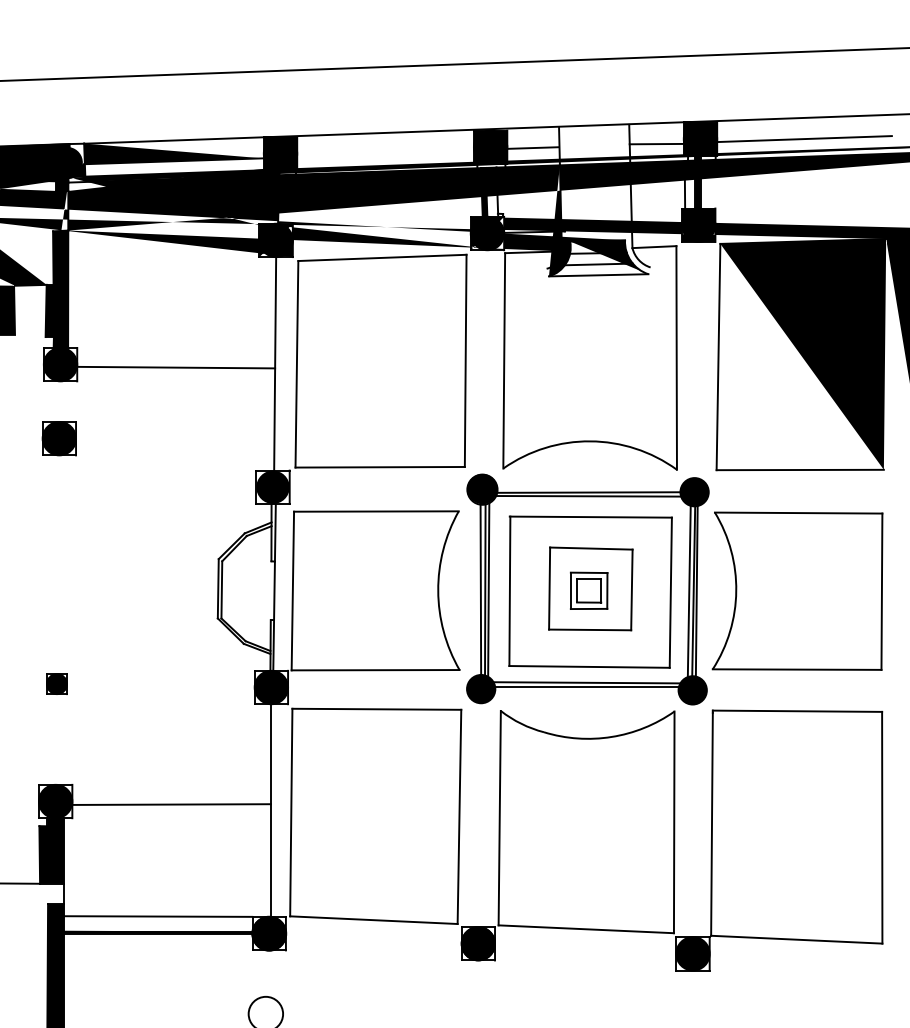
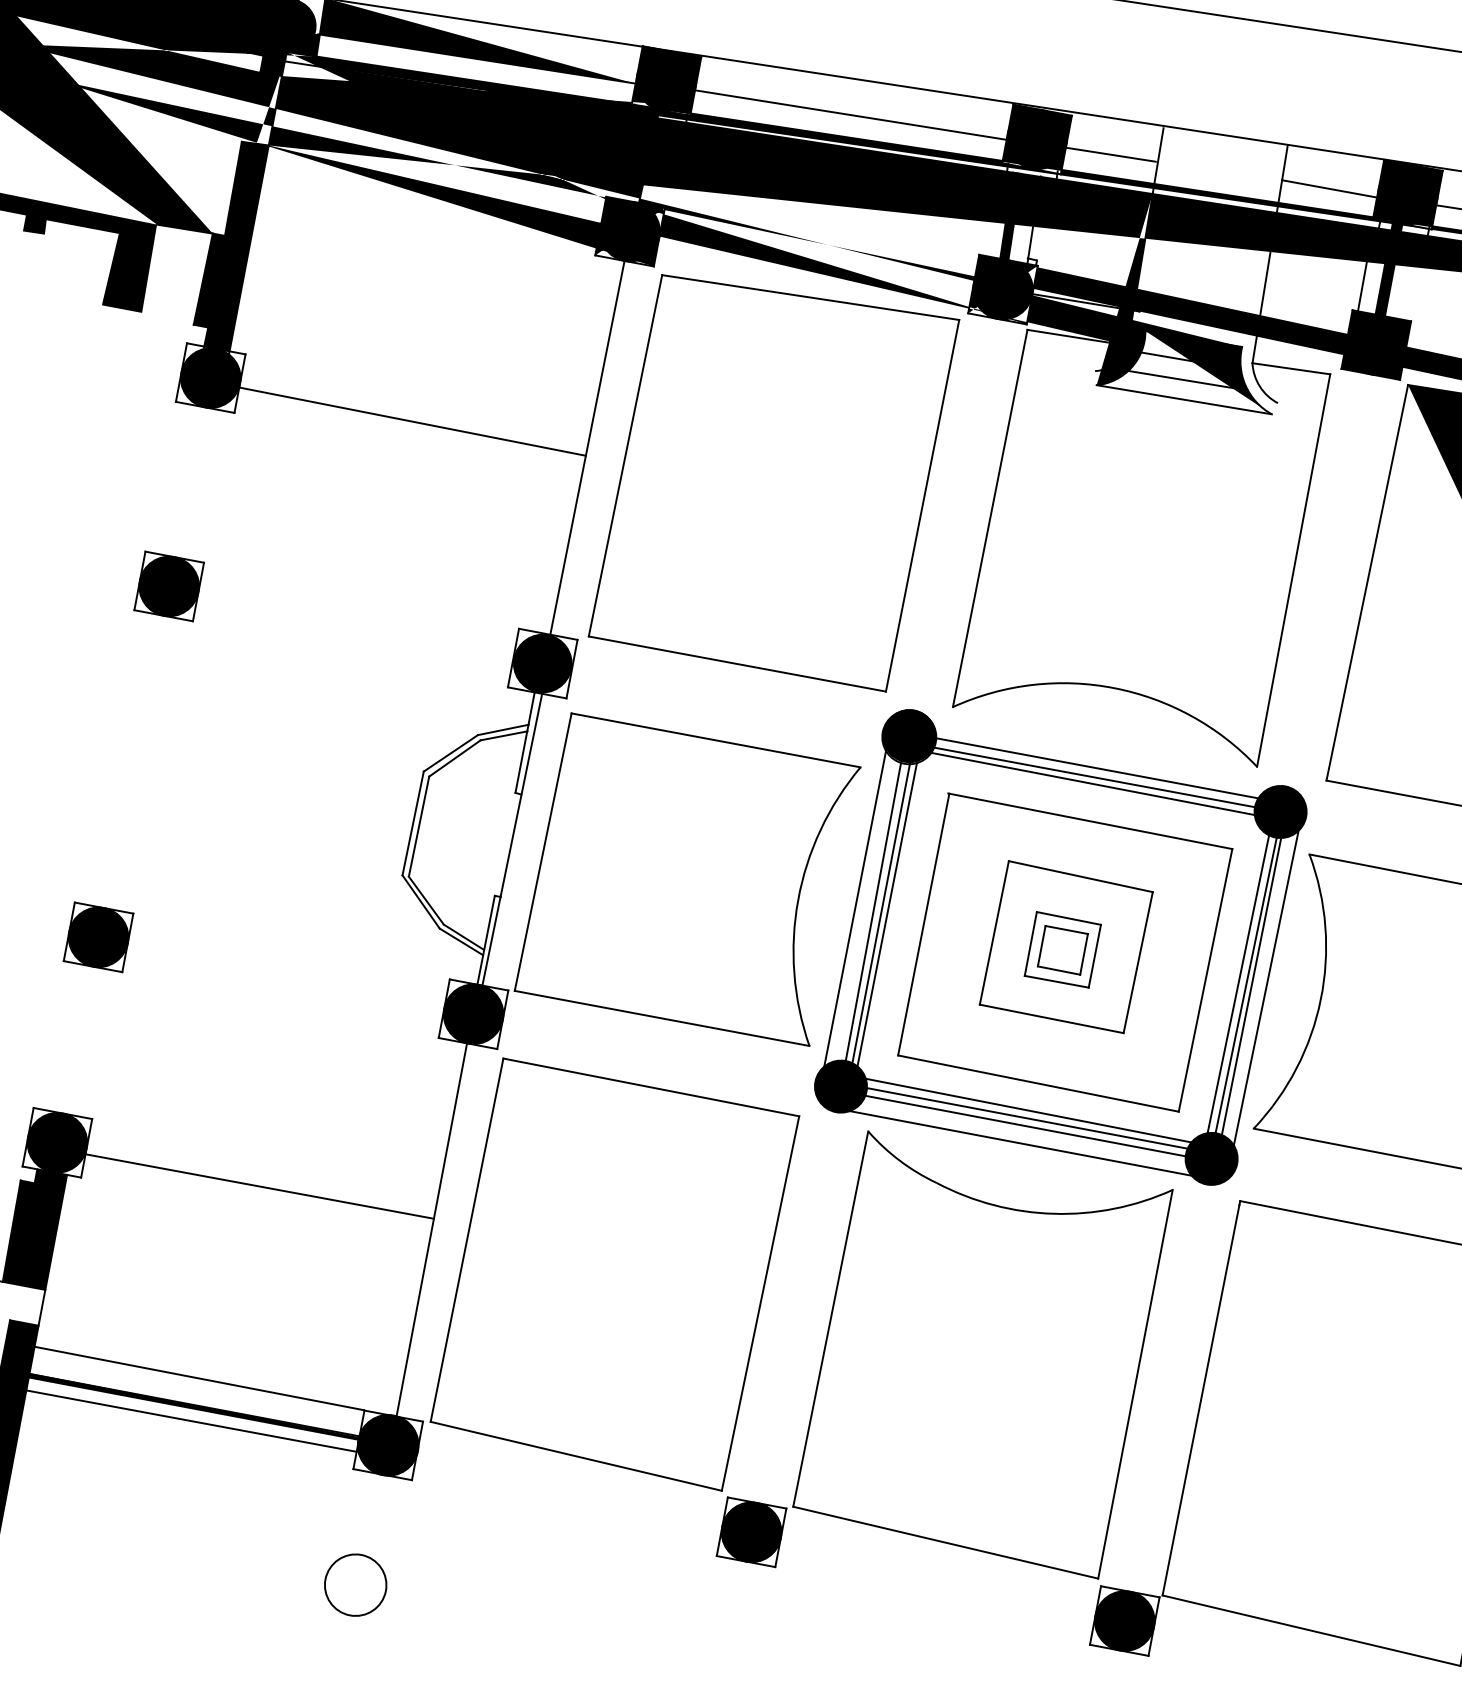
line: (387, 152) -> (854, 114), added
part: (58, 438) -> (167, 585), moved
line: (588, 487) -> (1096, 768), added
line: (470, 589) -> (855, 908), added
line: (704, 592) -> (1264, 991), added
part: (56, 683) -> (97, 936), size x1.67
line: (588, 691) -> (1028, 1126), added
line: (586, 701) -> (1021, 1143), added
line: (157, 940) -> (189, 1420), added

